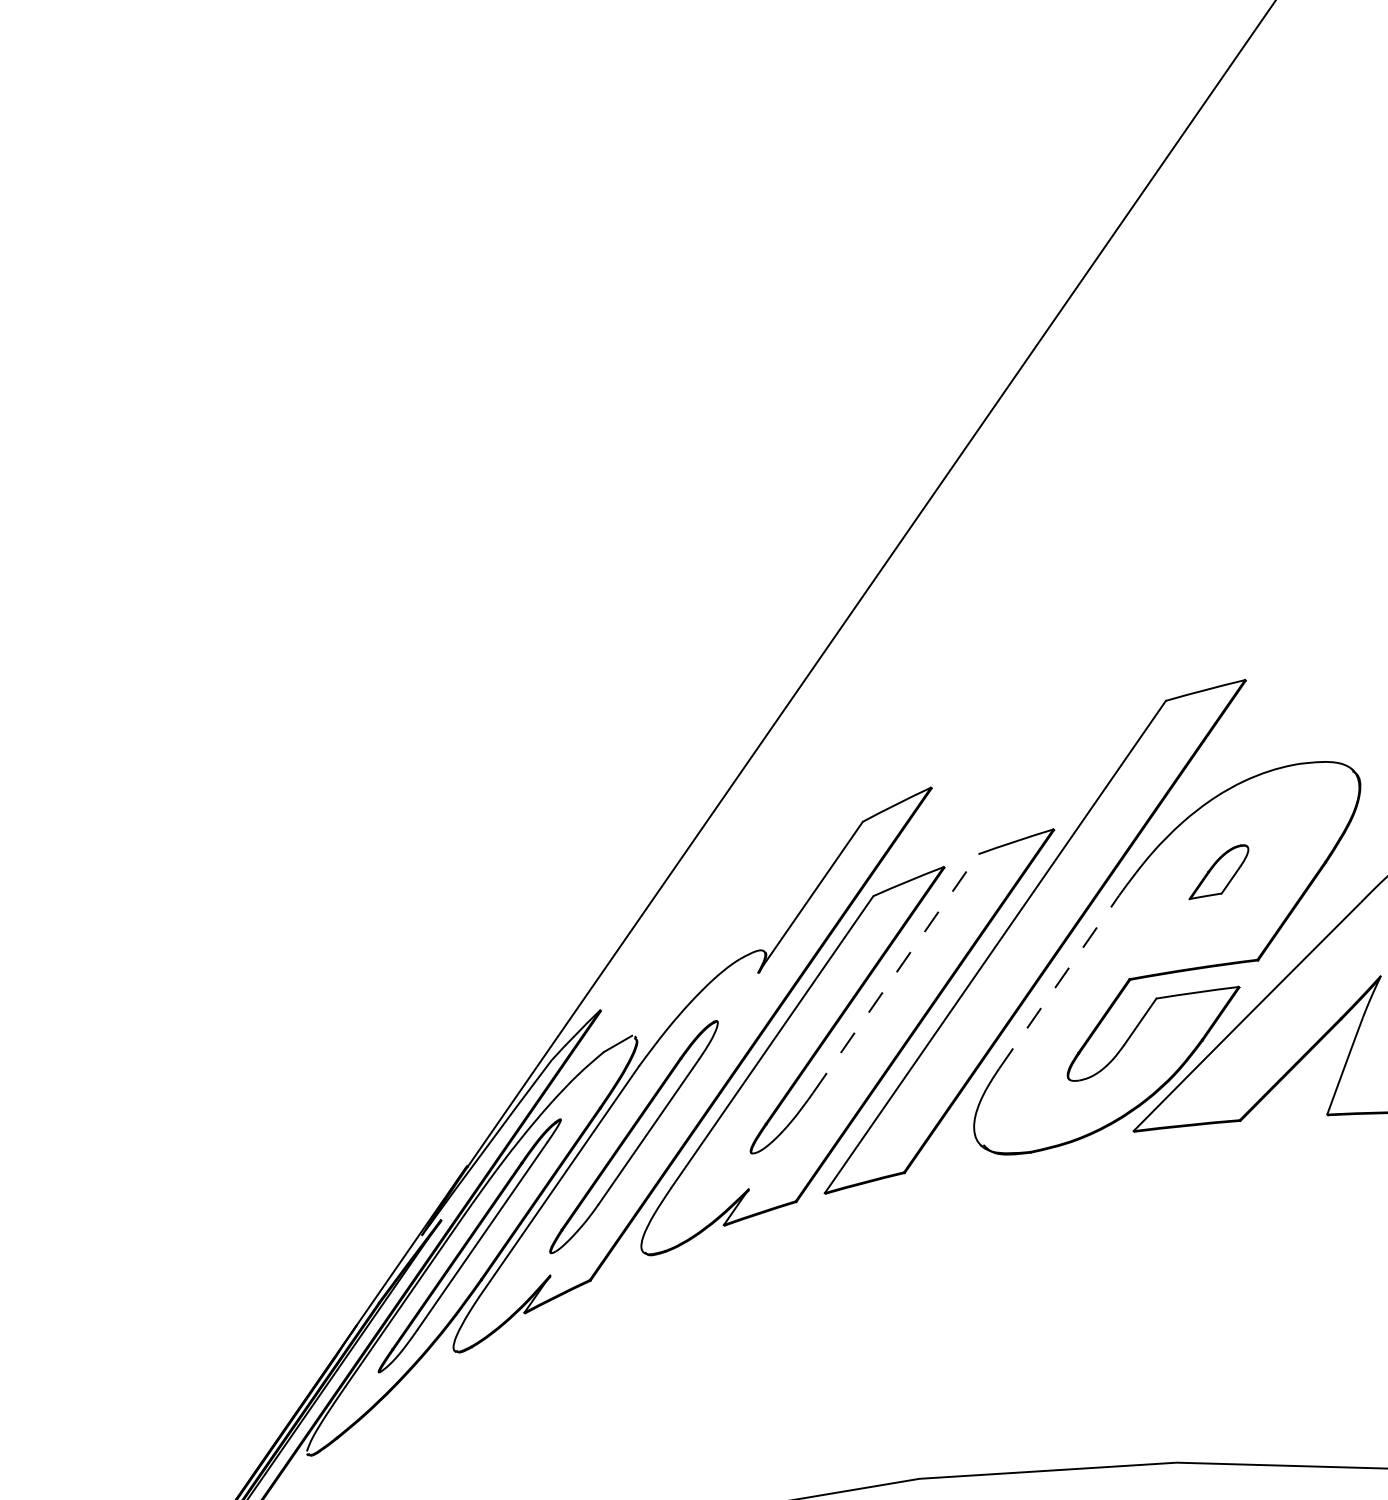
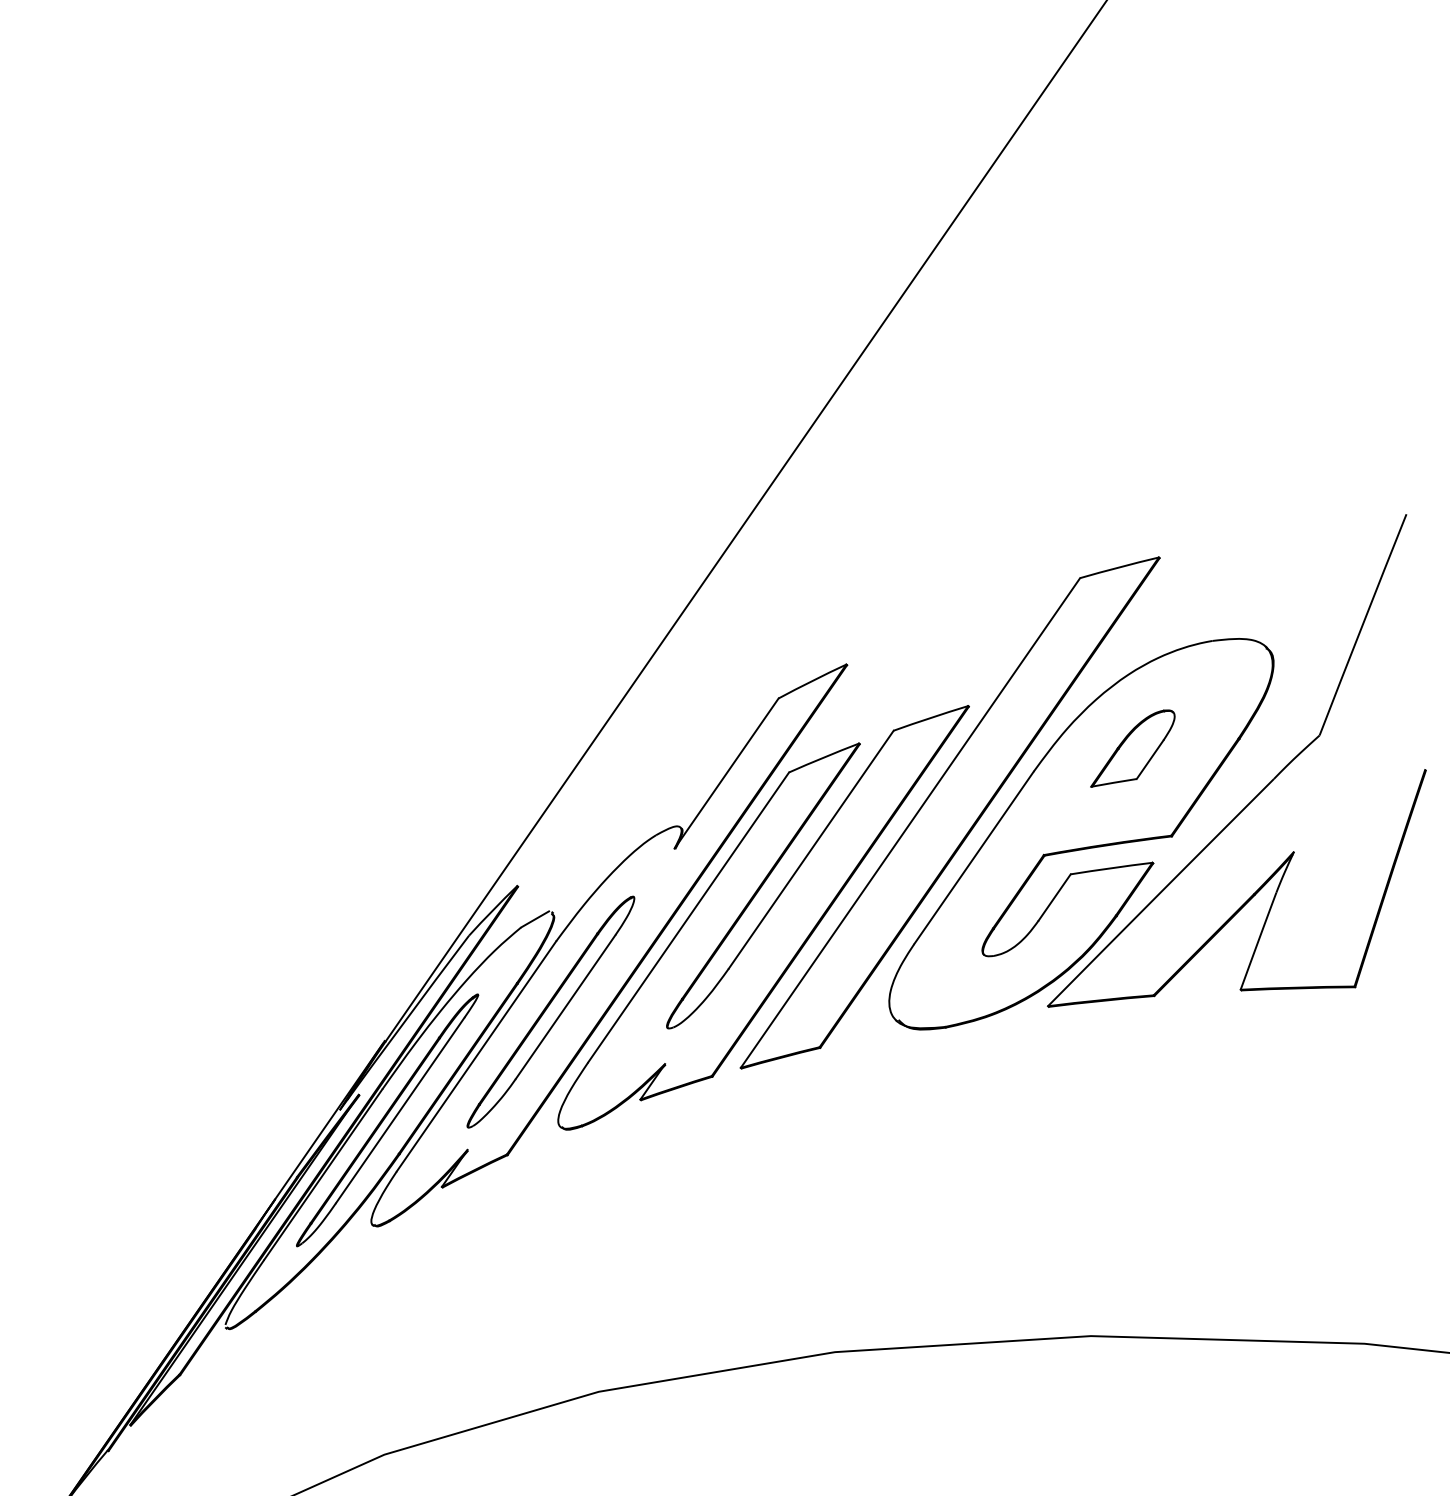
part: (1218, 872) -> (1132, 748), size x1.43
line: (895, 973) -> (811, 849), dashed -> solid
line: (1058, 981) -> (973, 857), dashed -> solid

